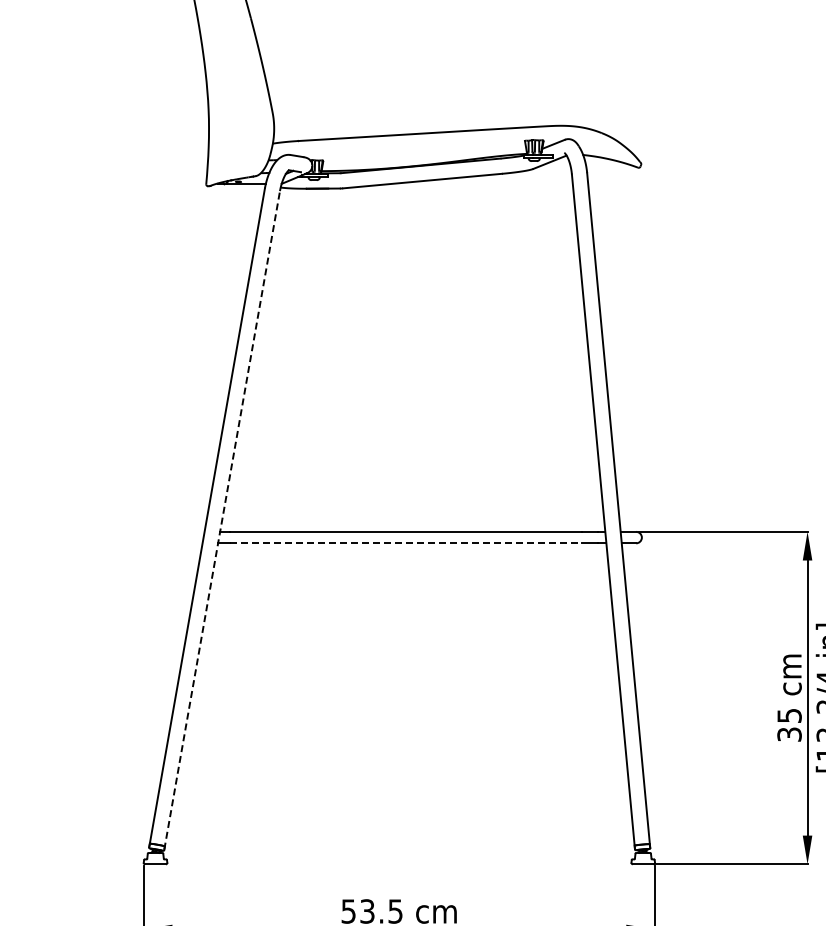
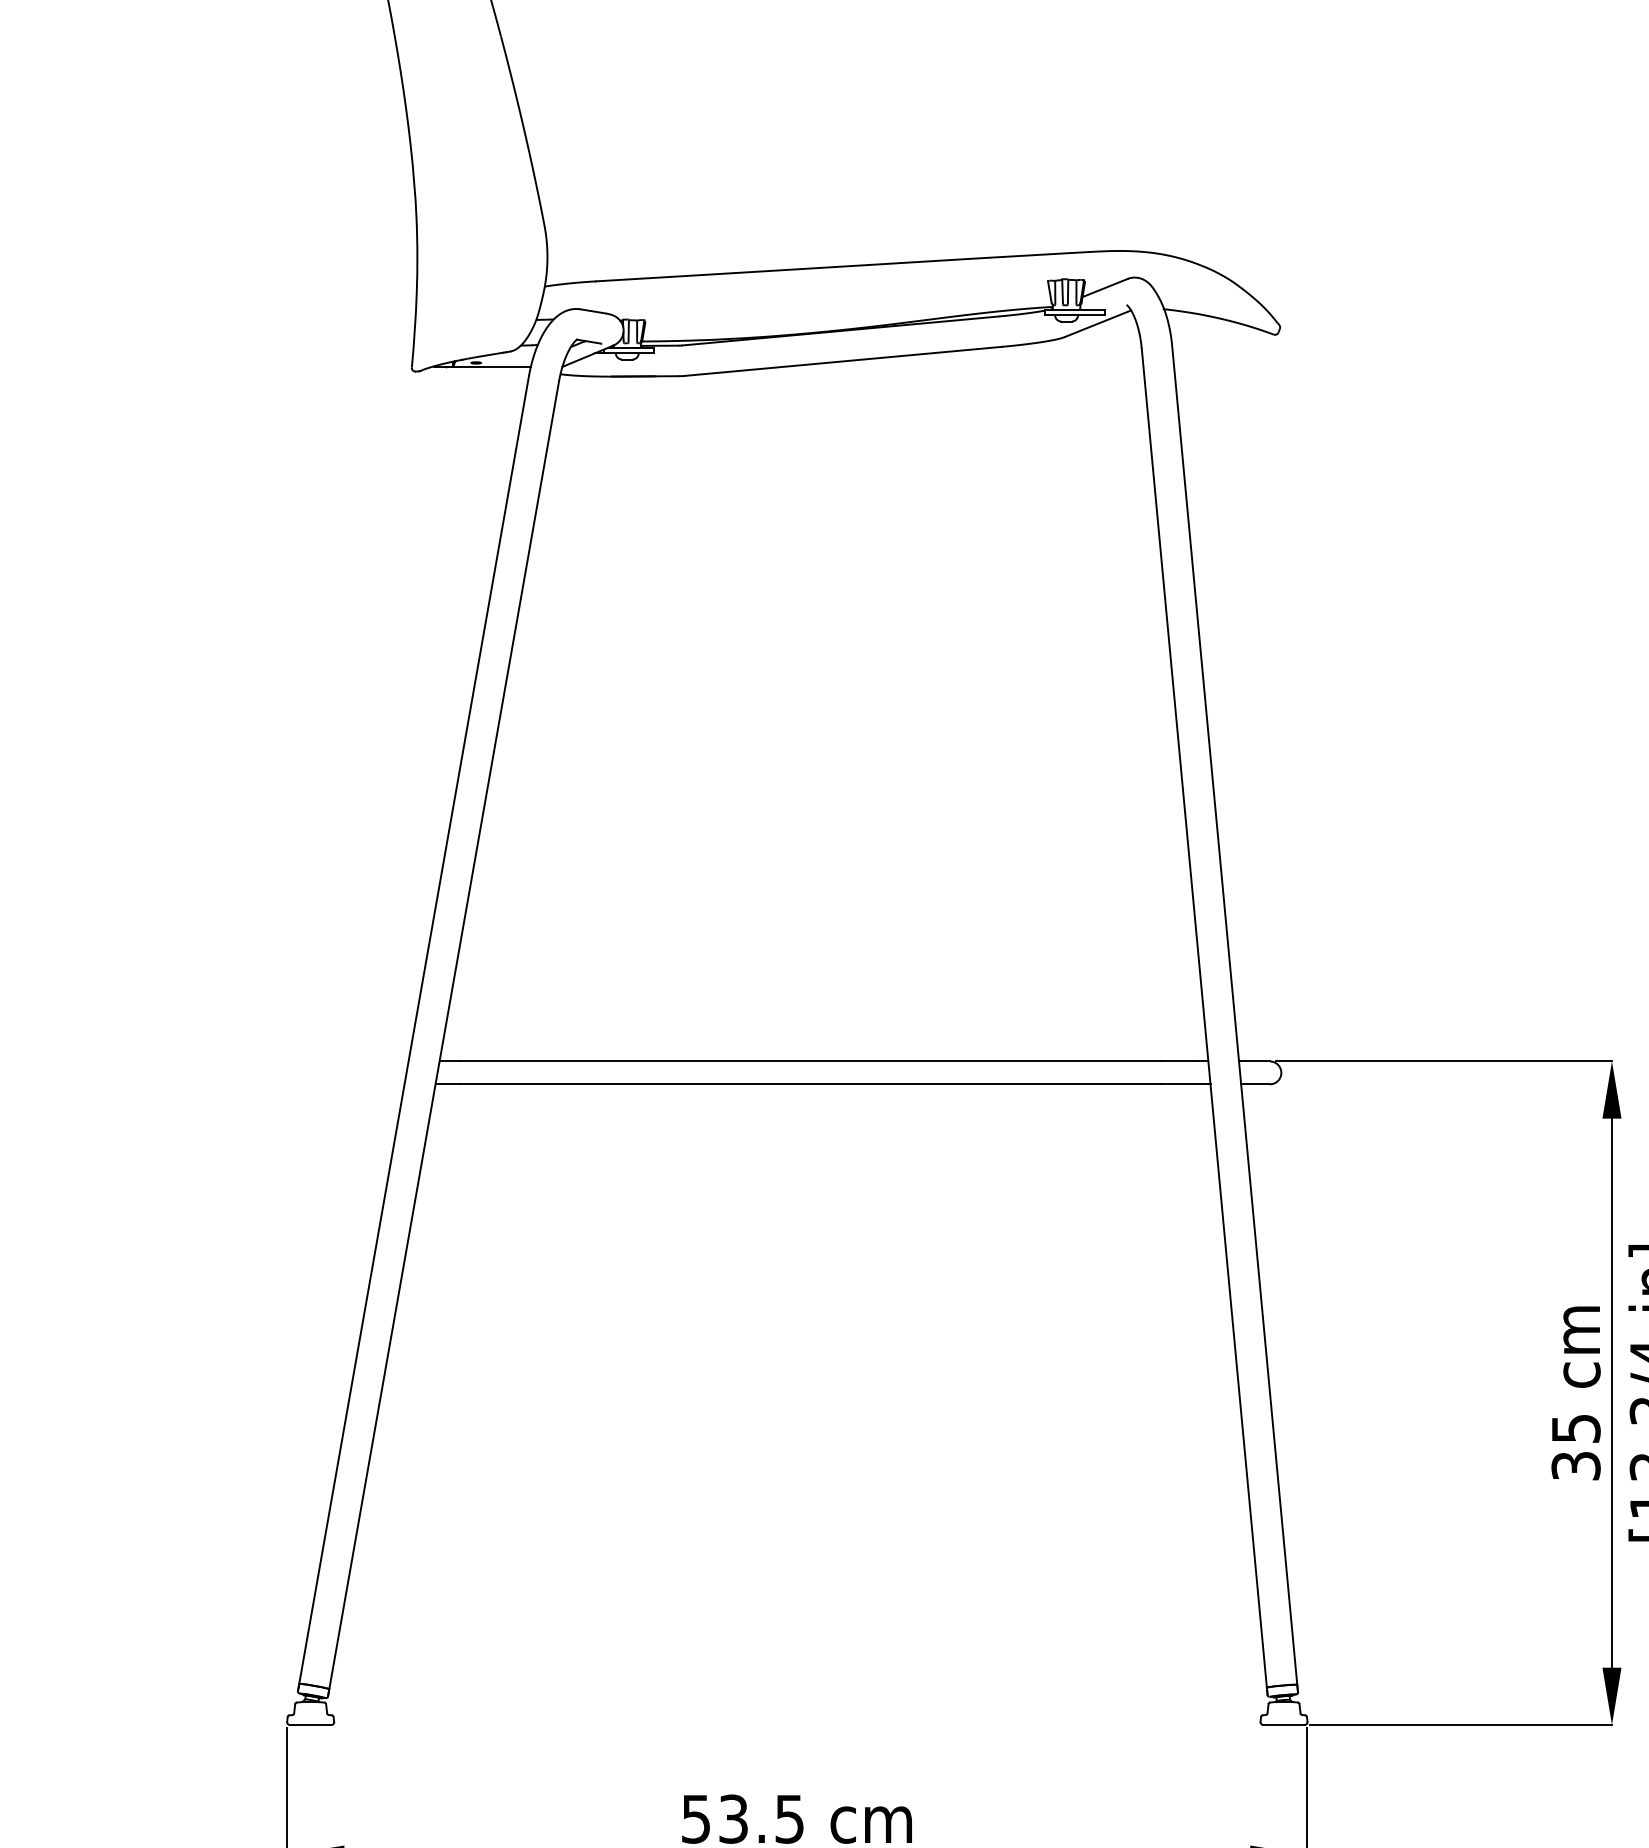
line: (222, 519) -> (444, 1036), dashed -> solid
line: (405, 543) -> (809, 1084), dashed -> solid

